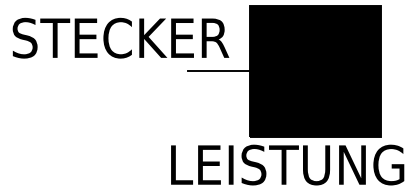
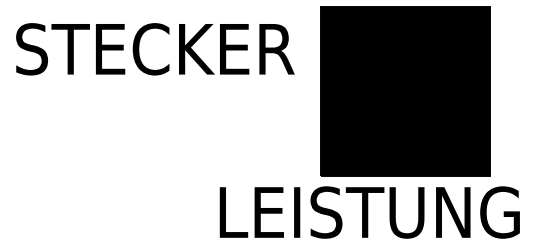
line: (218, 71) -> (281, 91), removed

